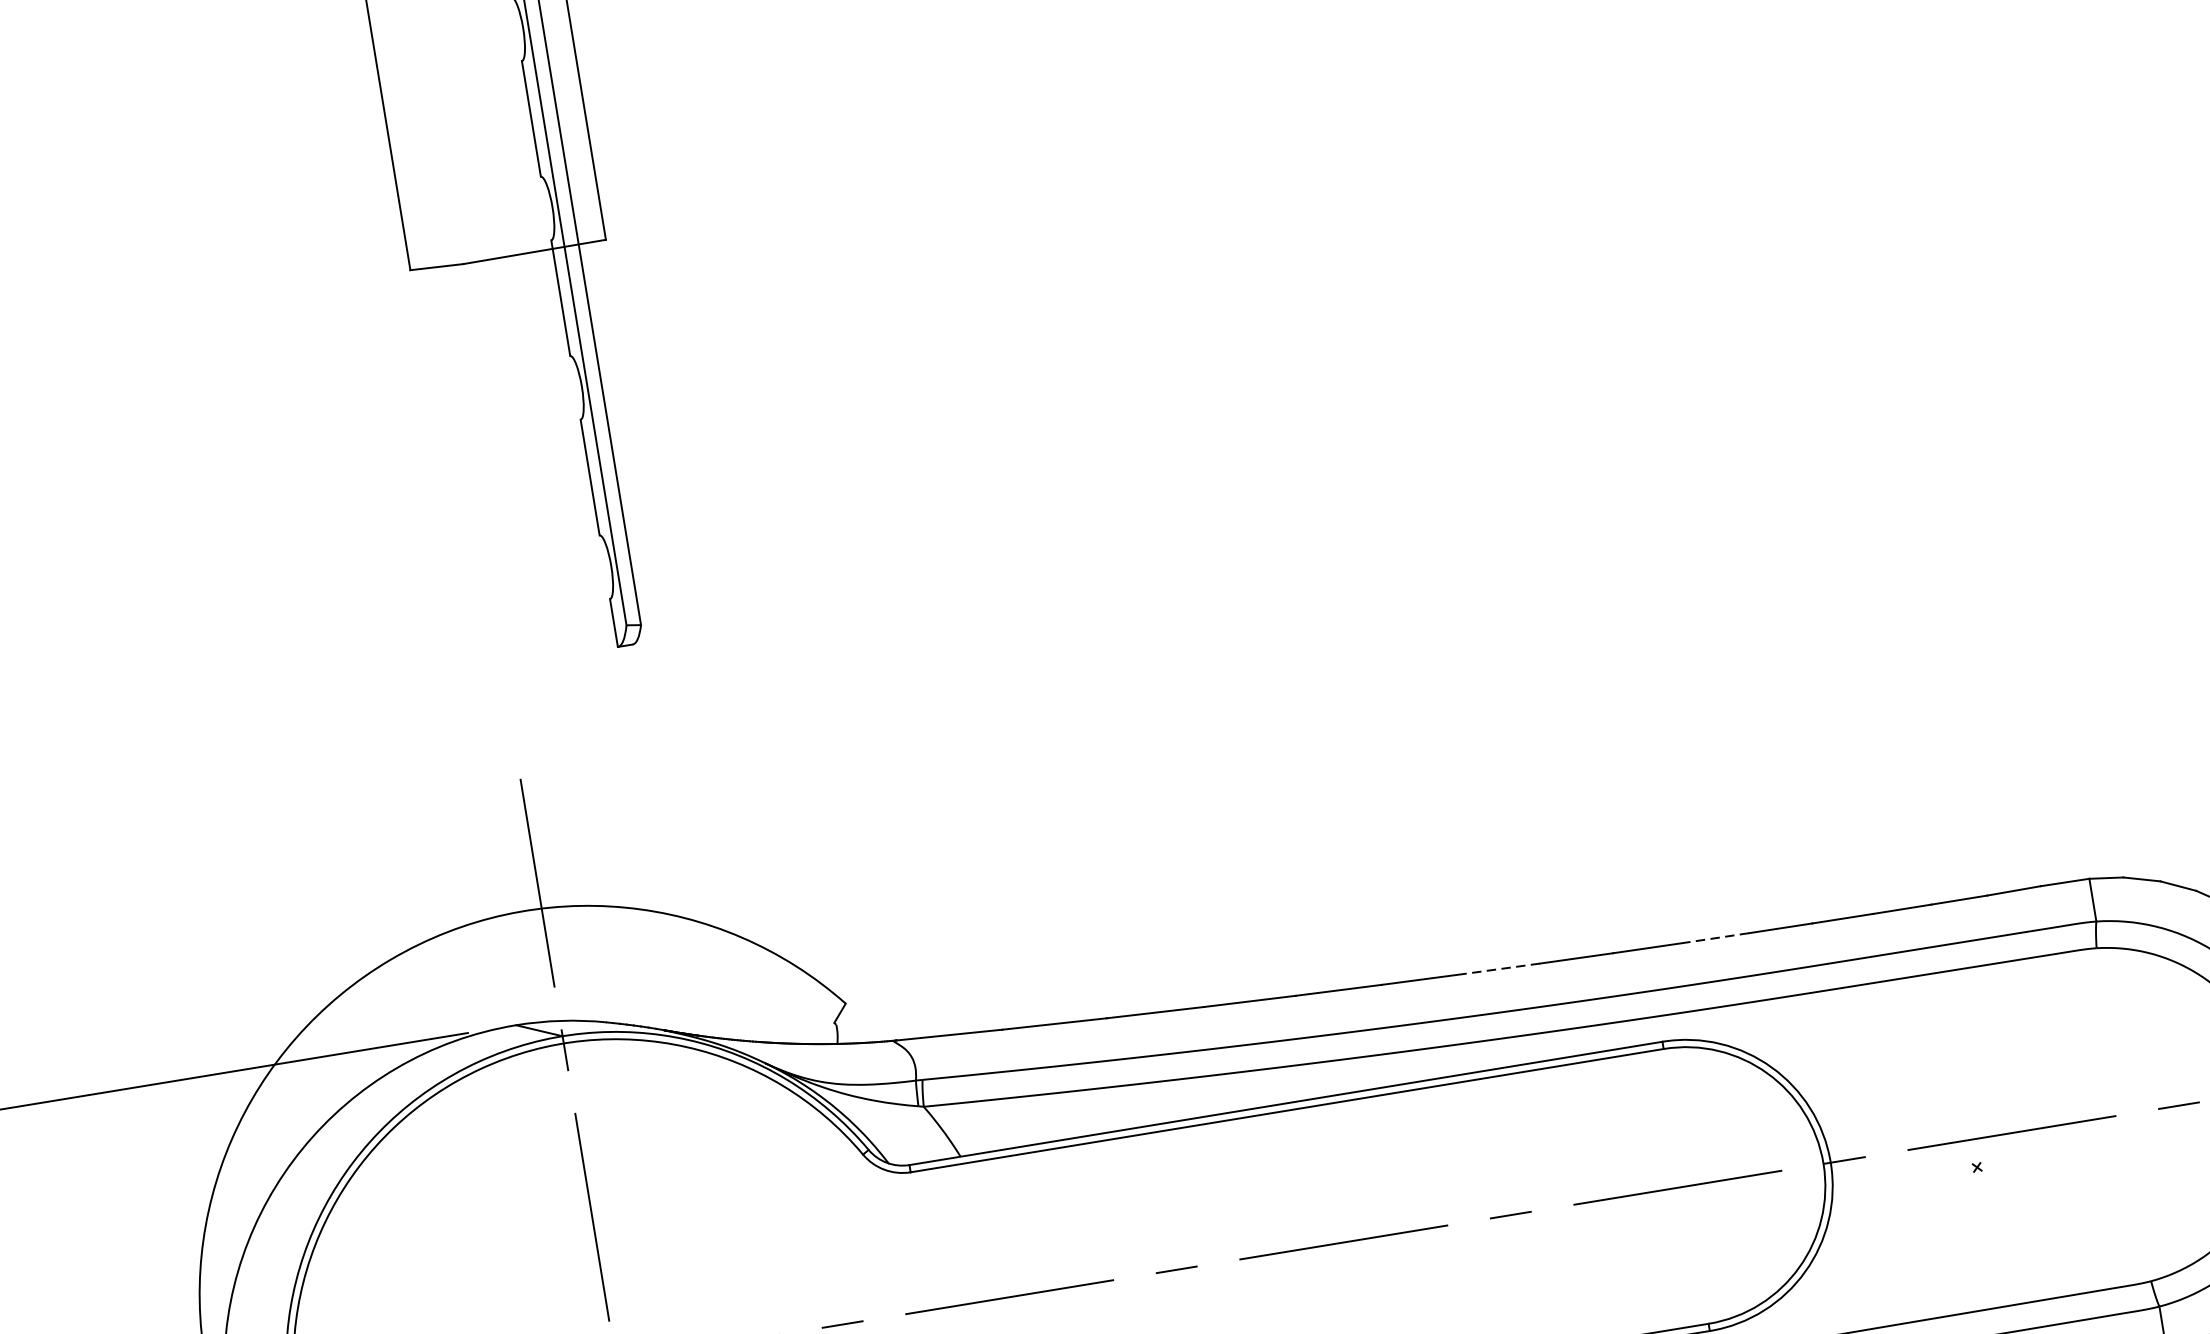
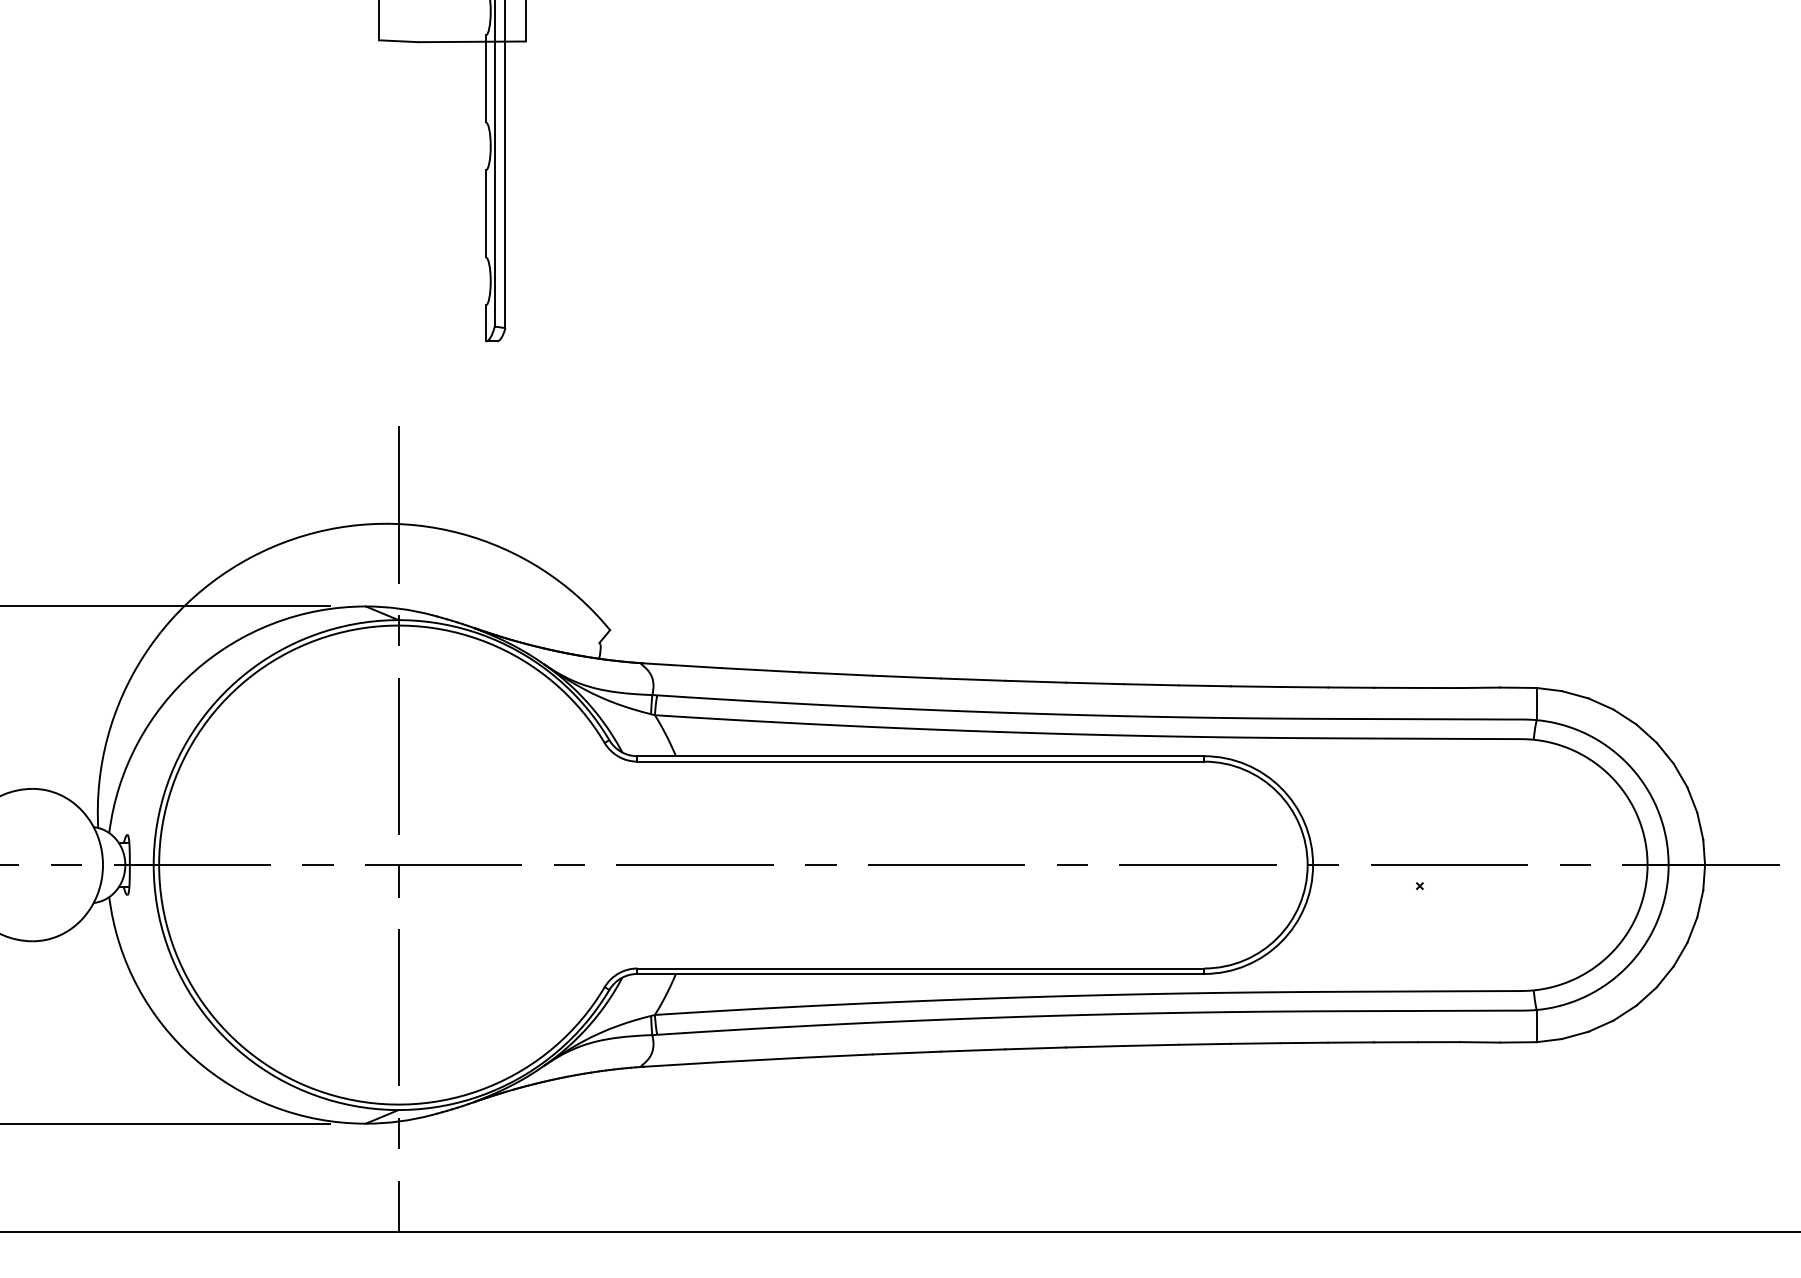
line: (1715, 938) -> (1255, 686), dashed -> solid
line: (1502, 968) -> (1095, 683), dashed -> solid

